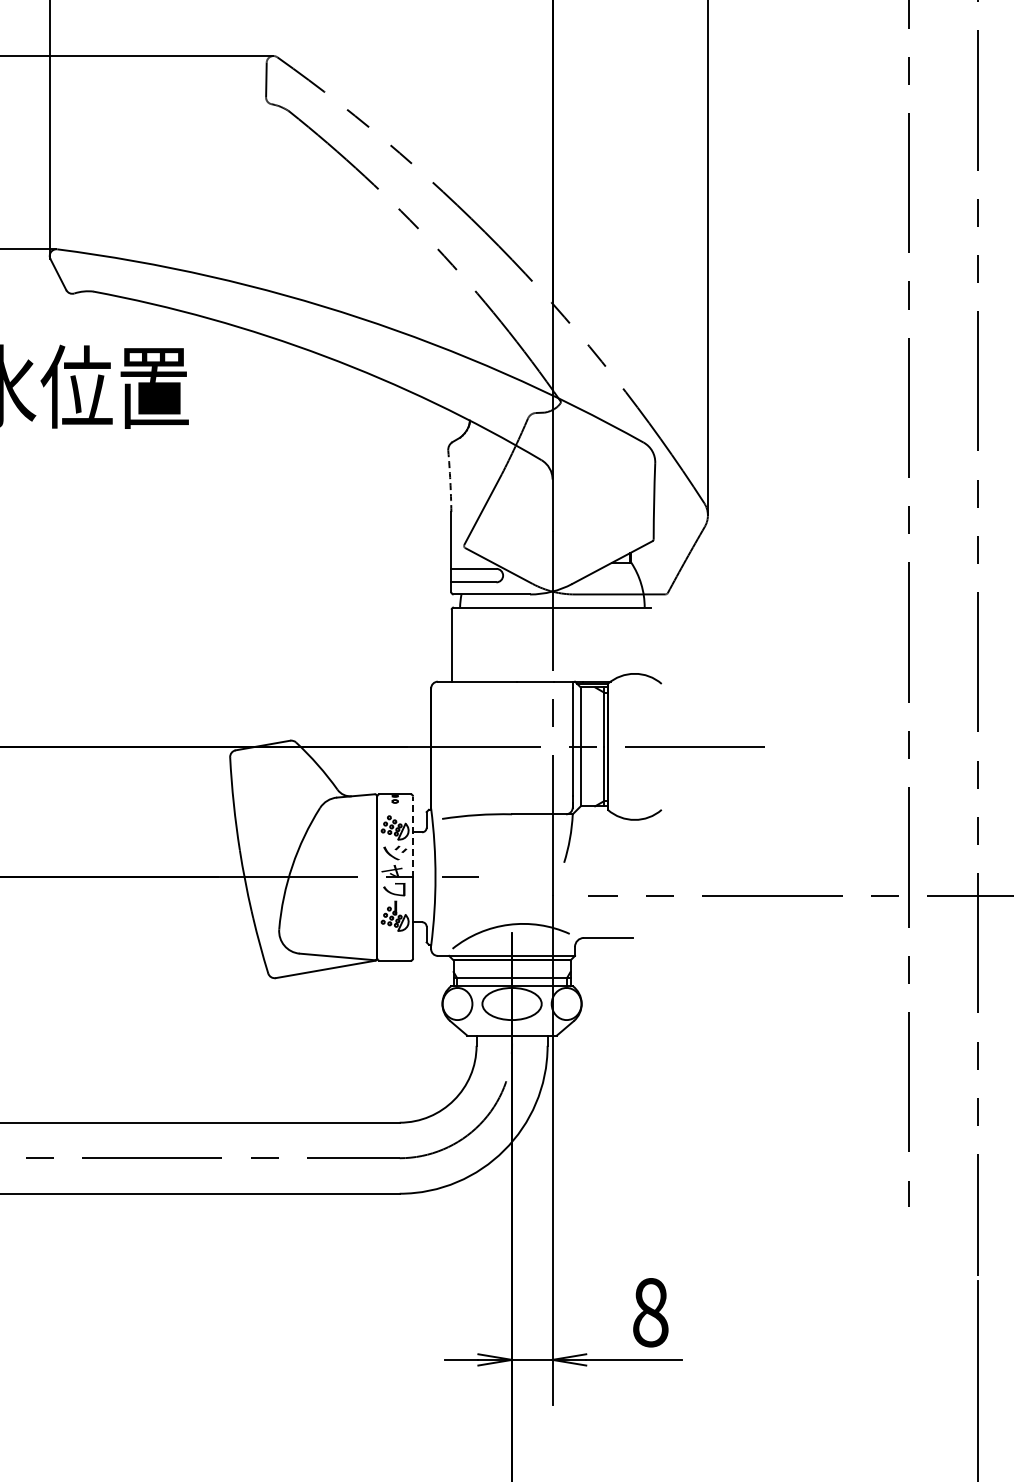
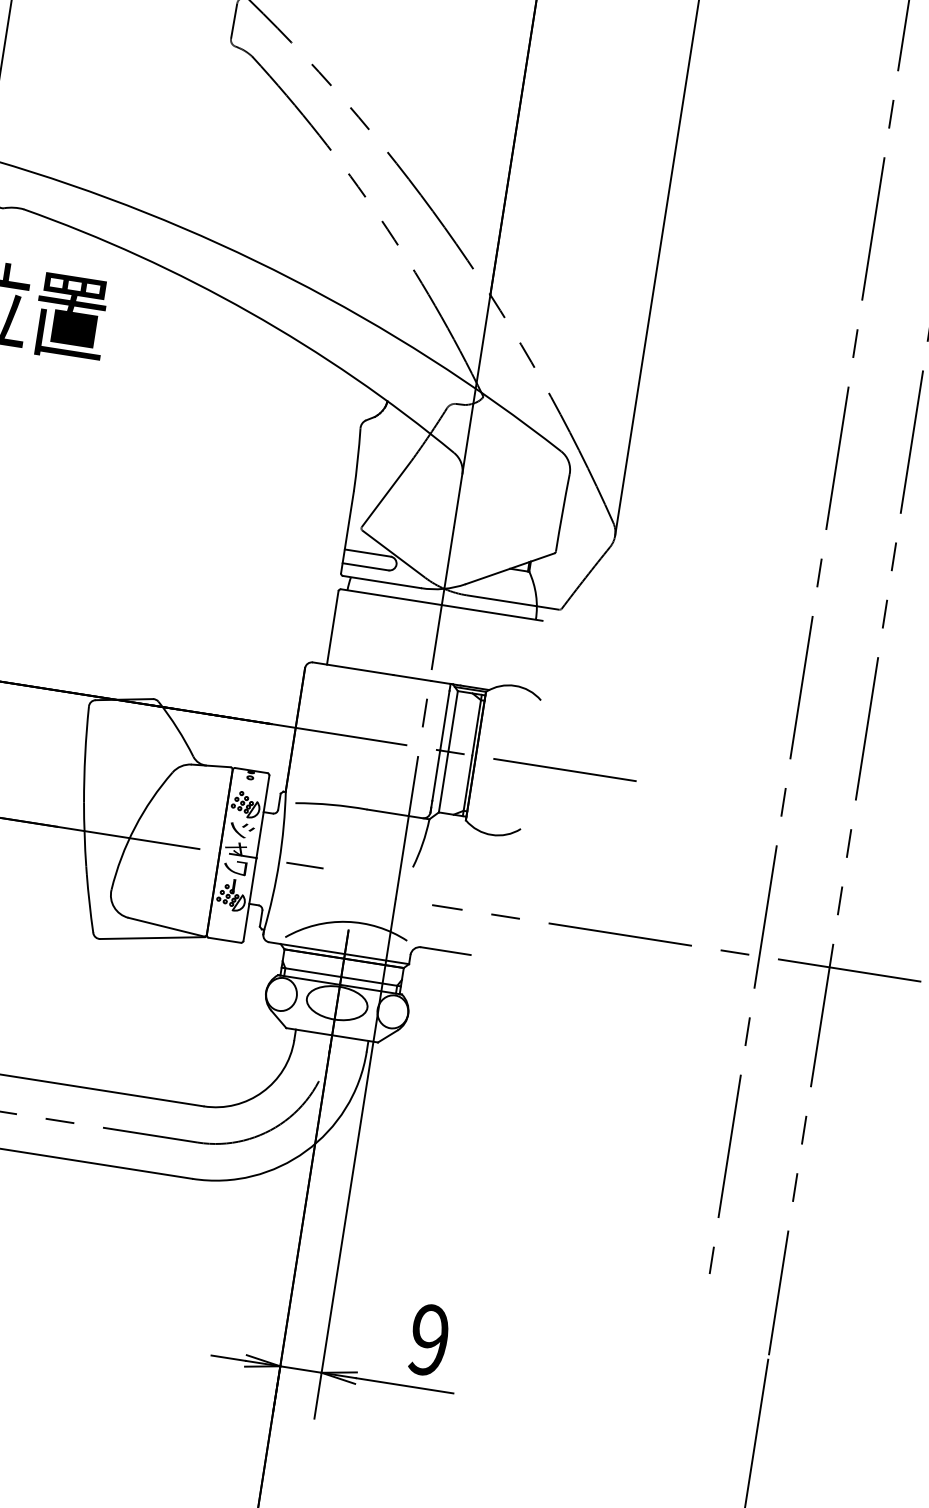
arc: (450, 481) -> (357, 460), dashed -> solid
line: (413, 836) -> (263, 816), dashed -> solid
text: (650, 1312) -> (429, 1340), 8 -> 9

